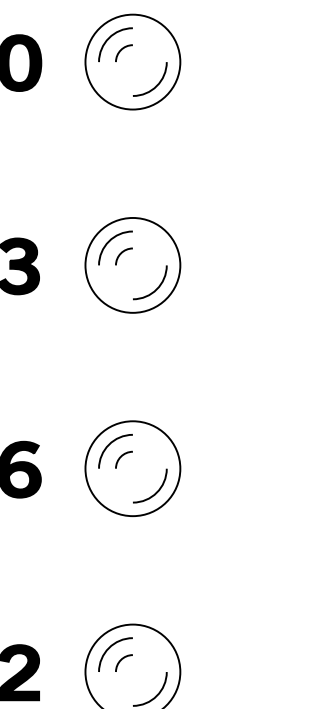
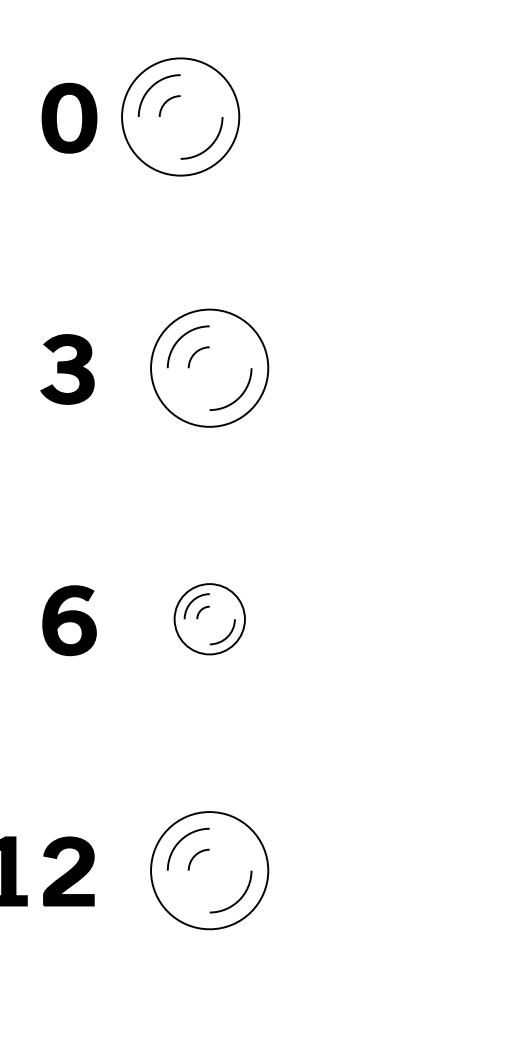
part: (132, 61) -> (180, 116), moved
part: (132, 467) -> (209, 618), size x0.6

